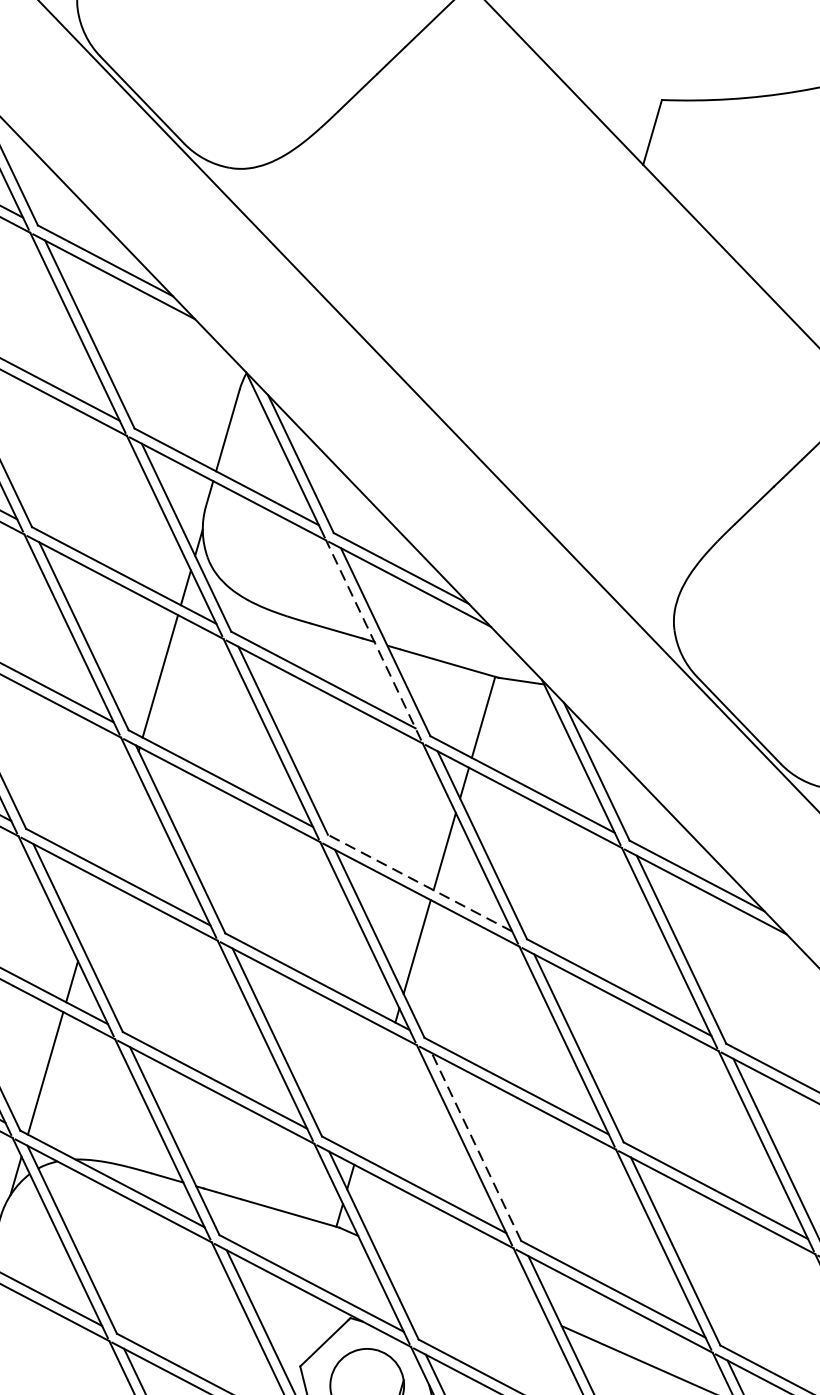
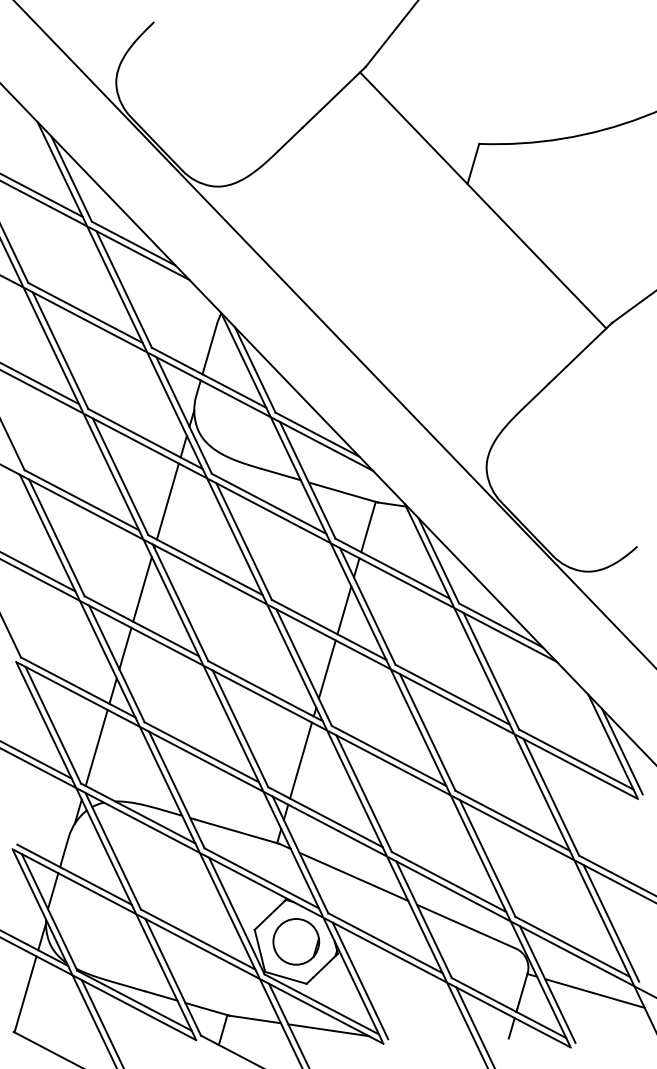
line: (373, 640) -> (300, 479), dashed -> solid
line: (119, 818) -> (142, 589), added
line: (420, 882) -> (329, 629), dashed -> solid
line: (92, 913) -> (125, 648), added
line: (375, 1093) -> (301, 760), added
line: (477, 1146) -> (364, 793), dashed -> solid
line: (459, 1280) -> (353, 876), added

